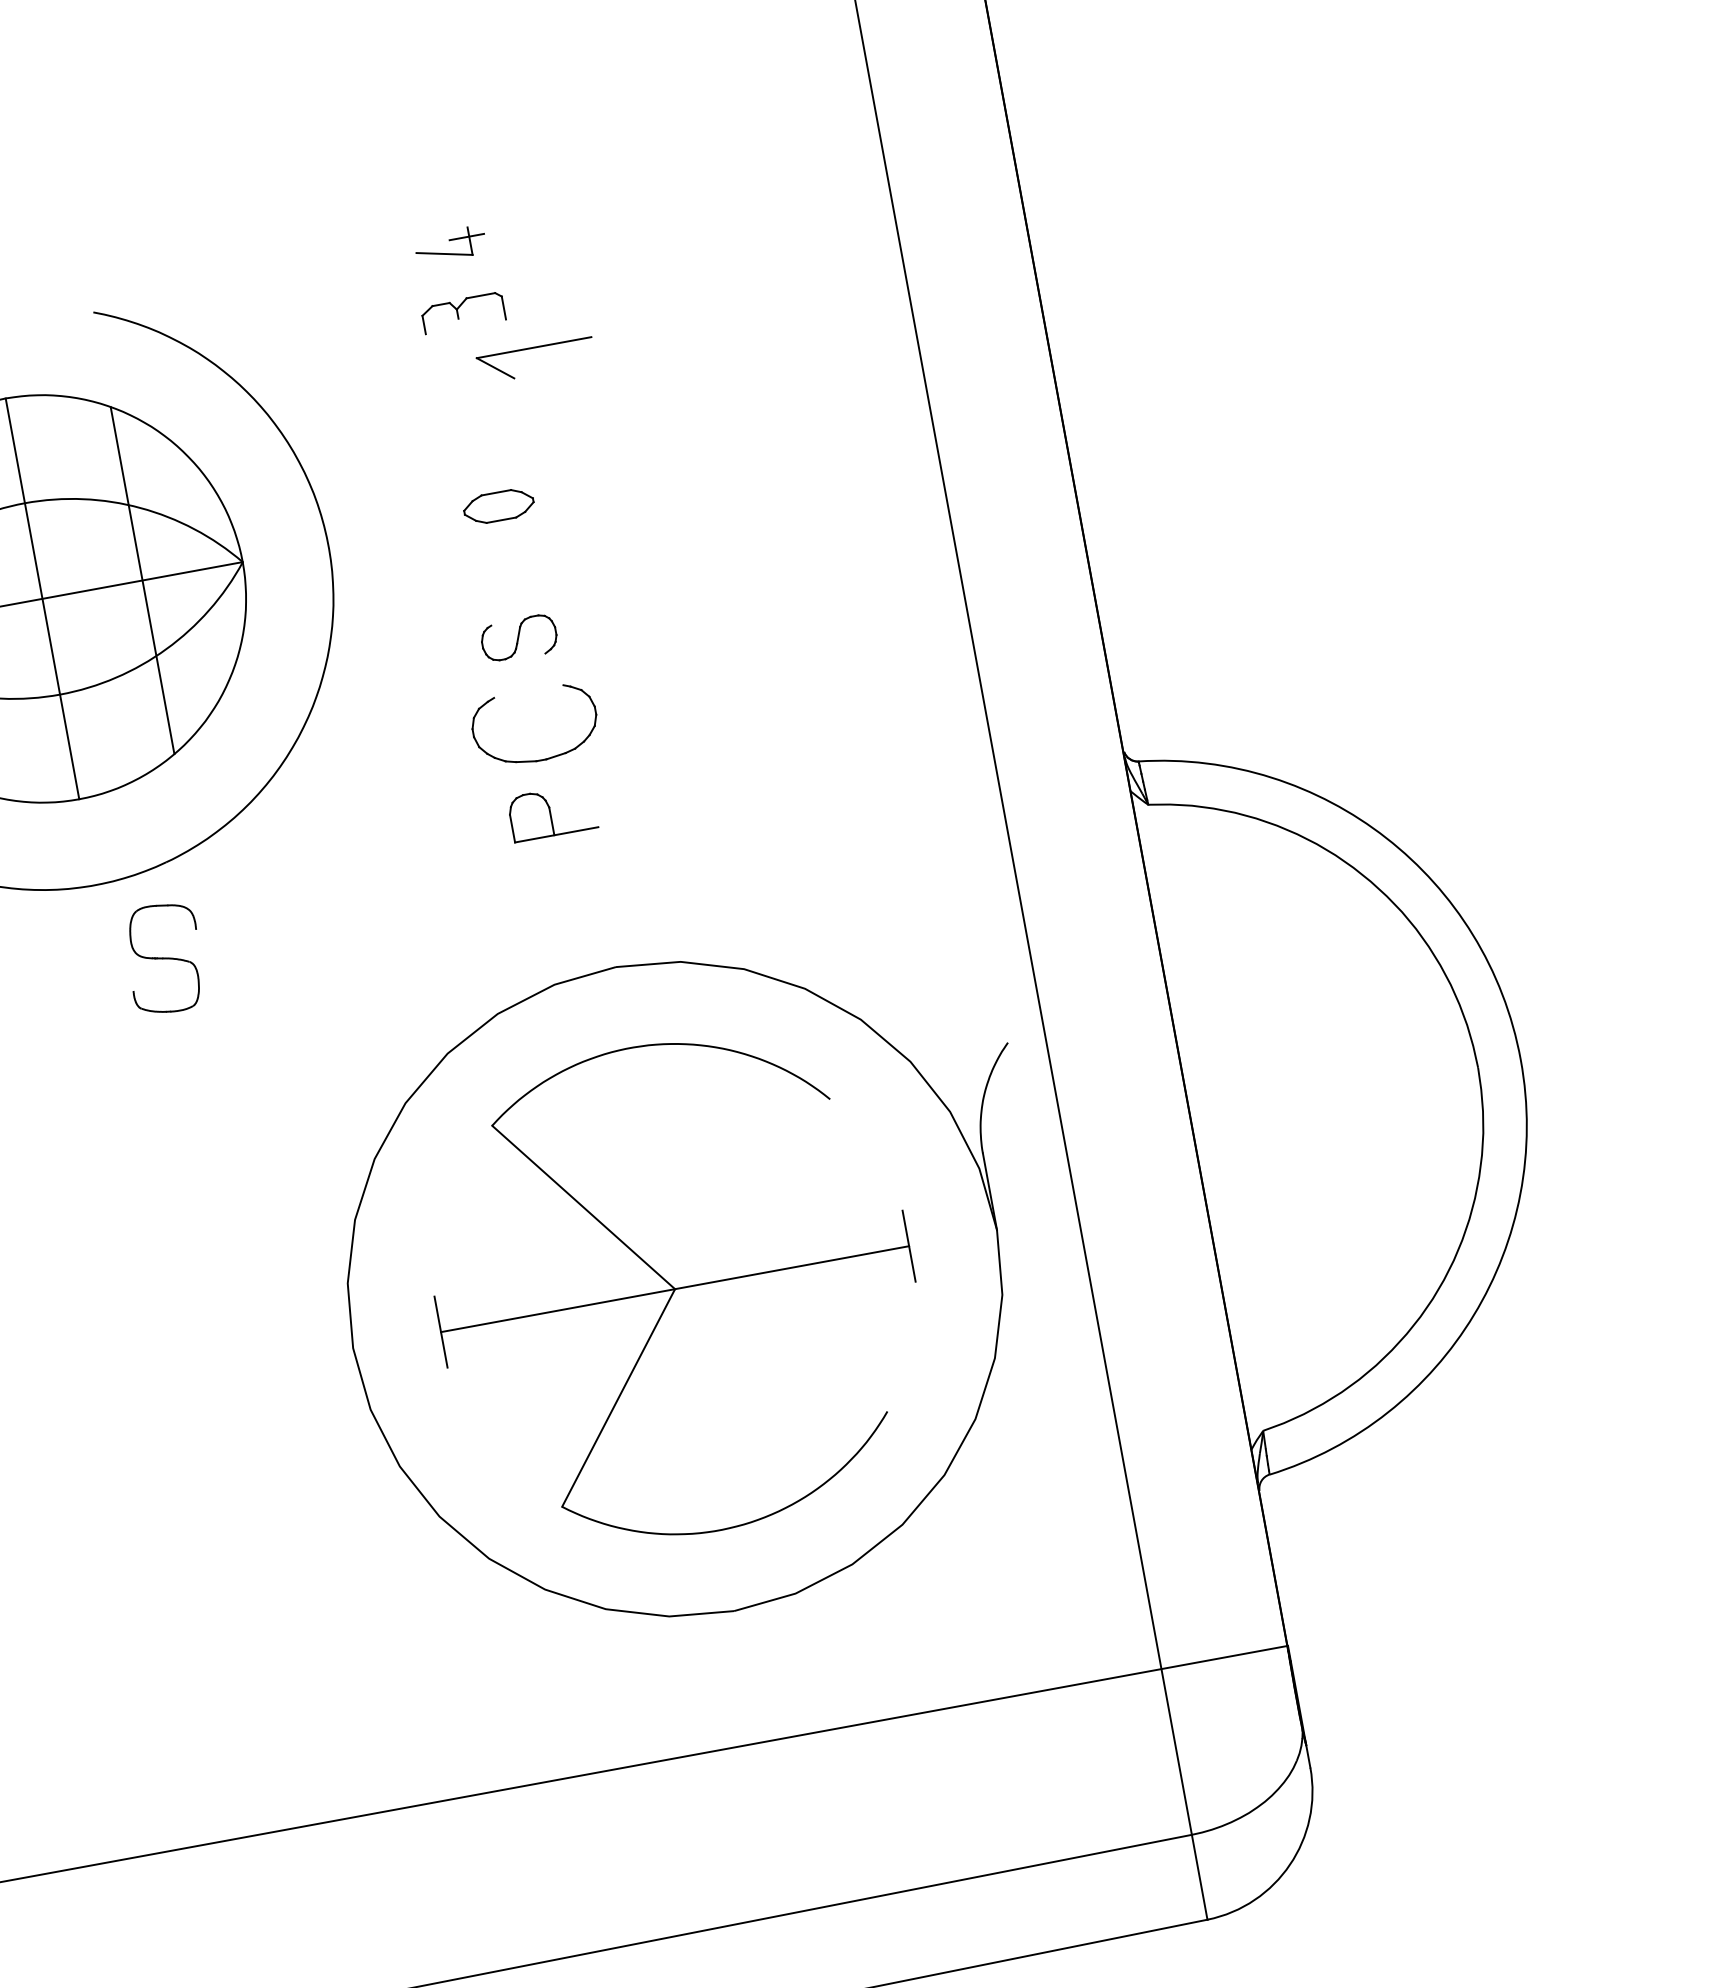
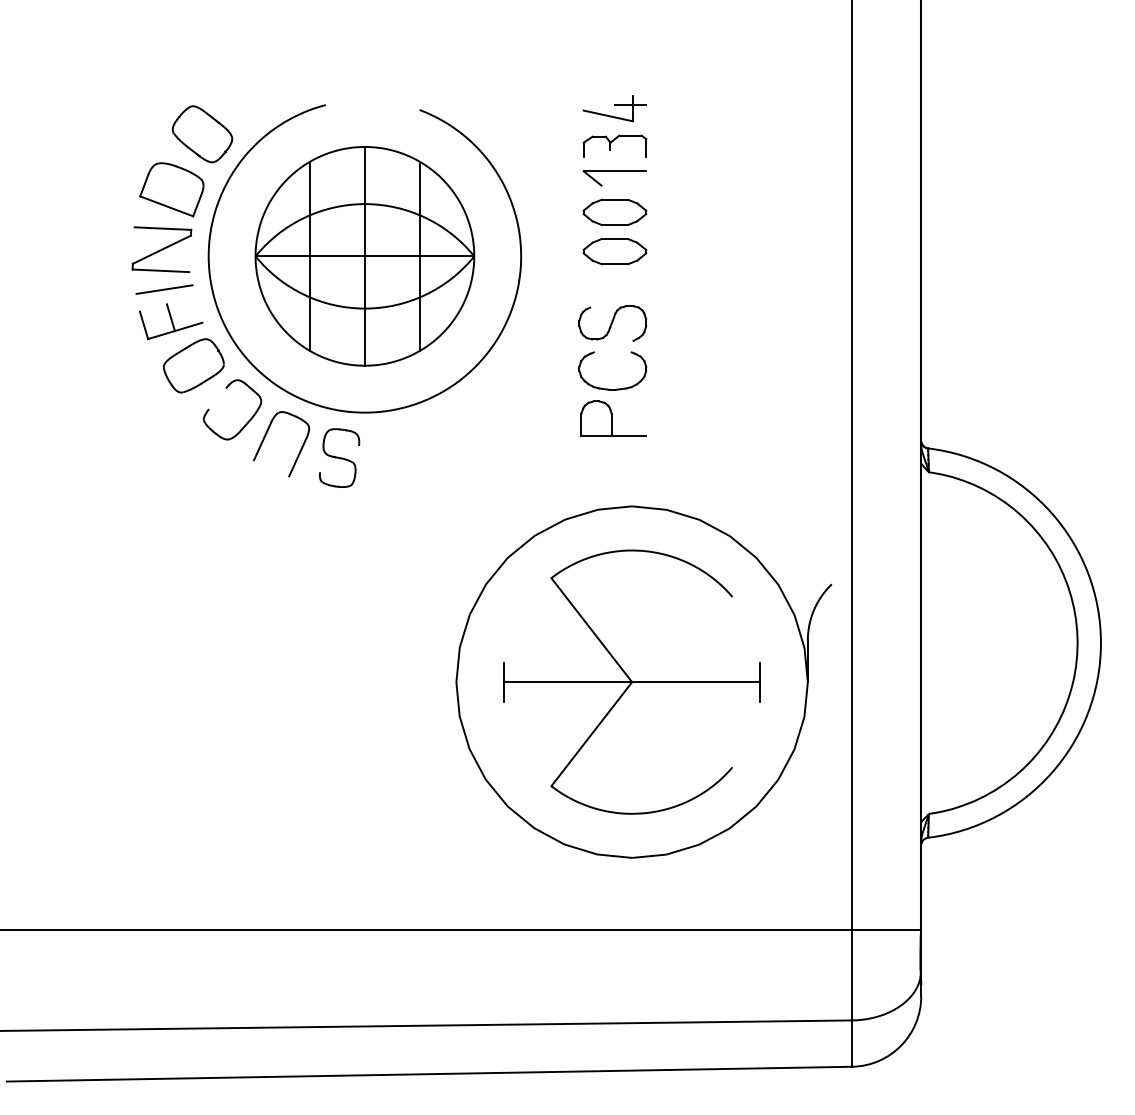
part: (449, 244) -> (614, 108), size x1.67
part: (462, 311) -> (614, 145), size x1.43
part: (533, 348) -> (614, 171), moved
part: (484, 432) -> (614, 211), added
part: (497, 506) -> (614, 251), size x1.67
part: (518, 638) -> (612, 323), size x1.67
part: (552, 812) -> (613, 418), size x1.43
part: (164, 957) -> (339, 457), moved

